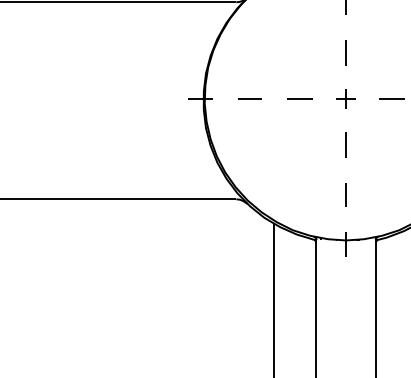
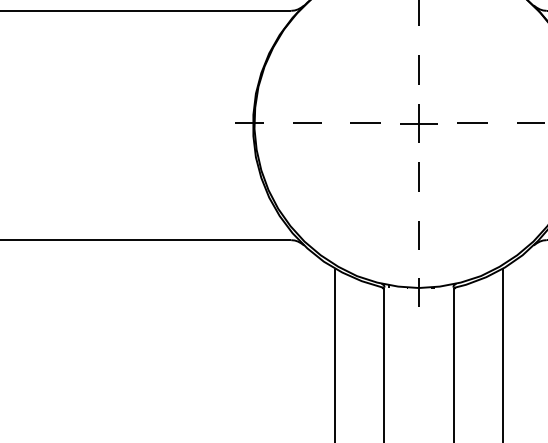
part: (345, 99) -> (418, 123), size x1.67

